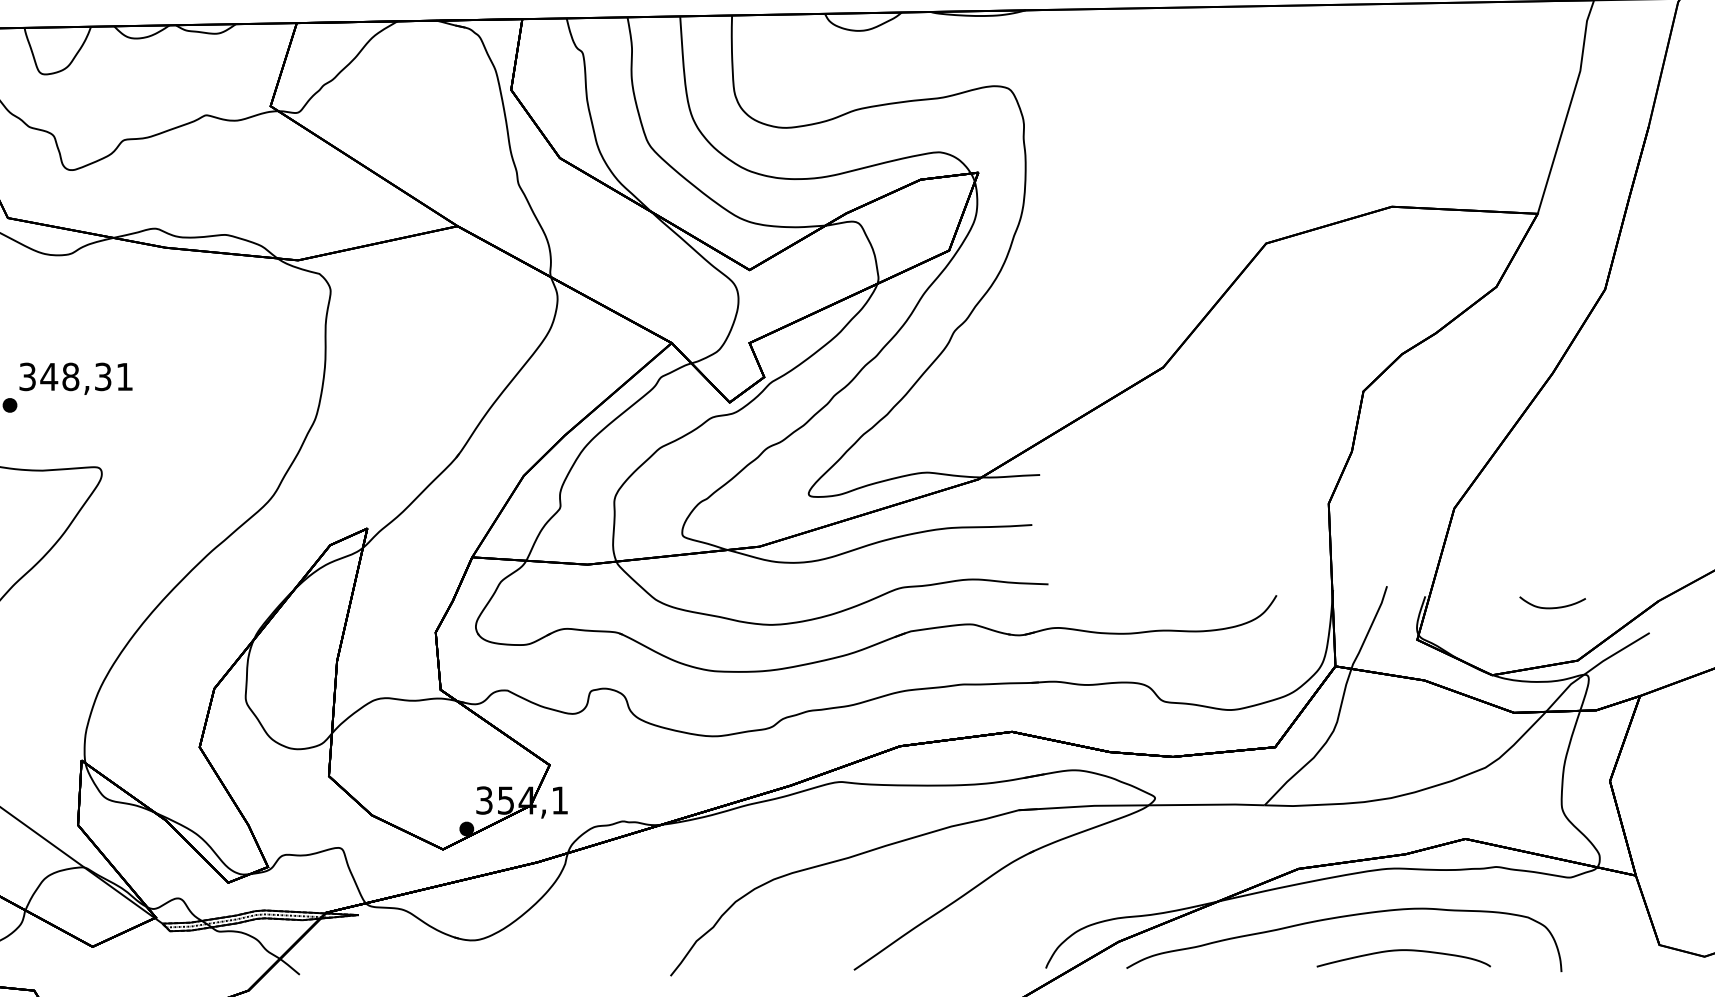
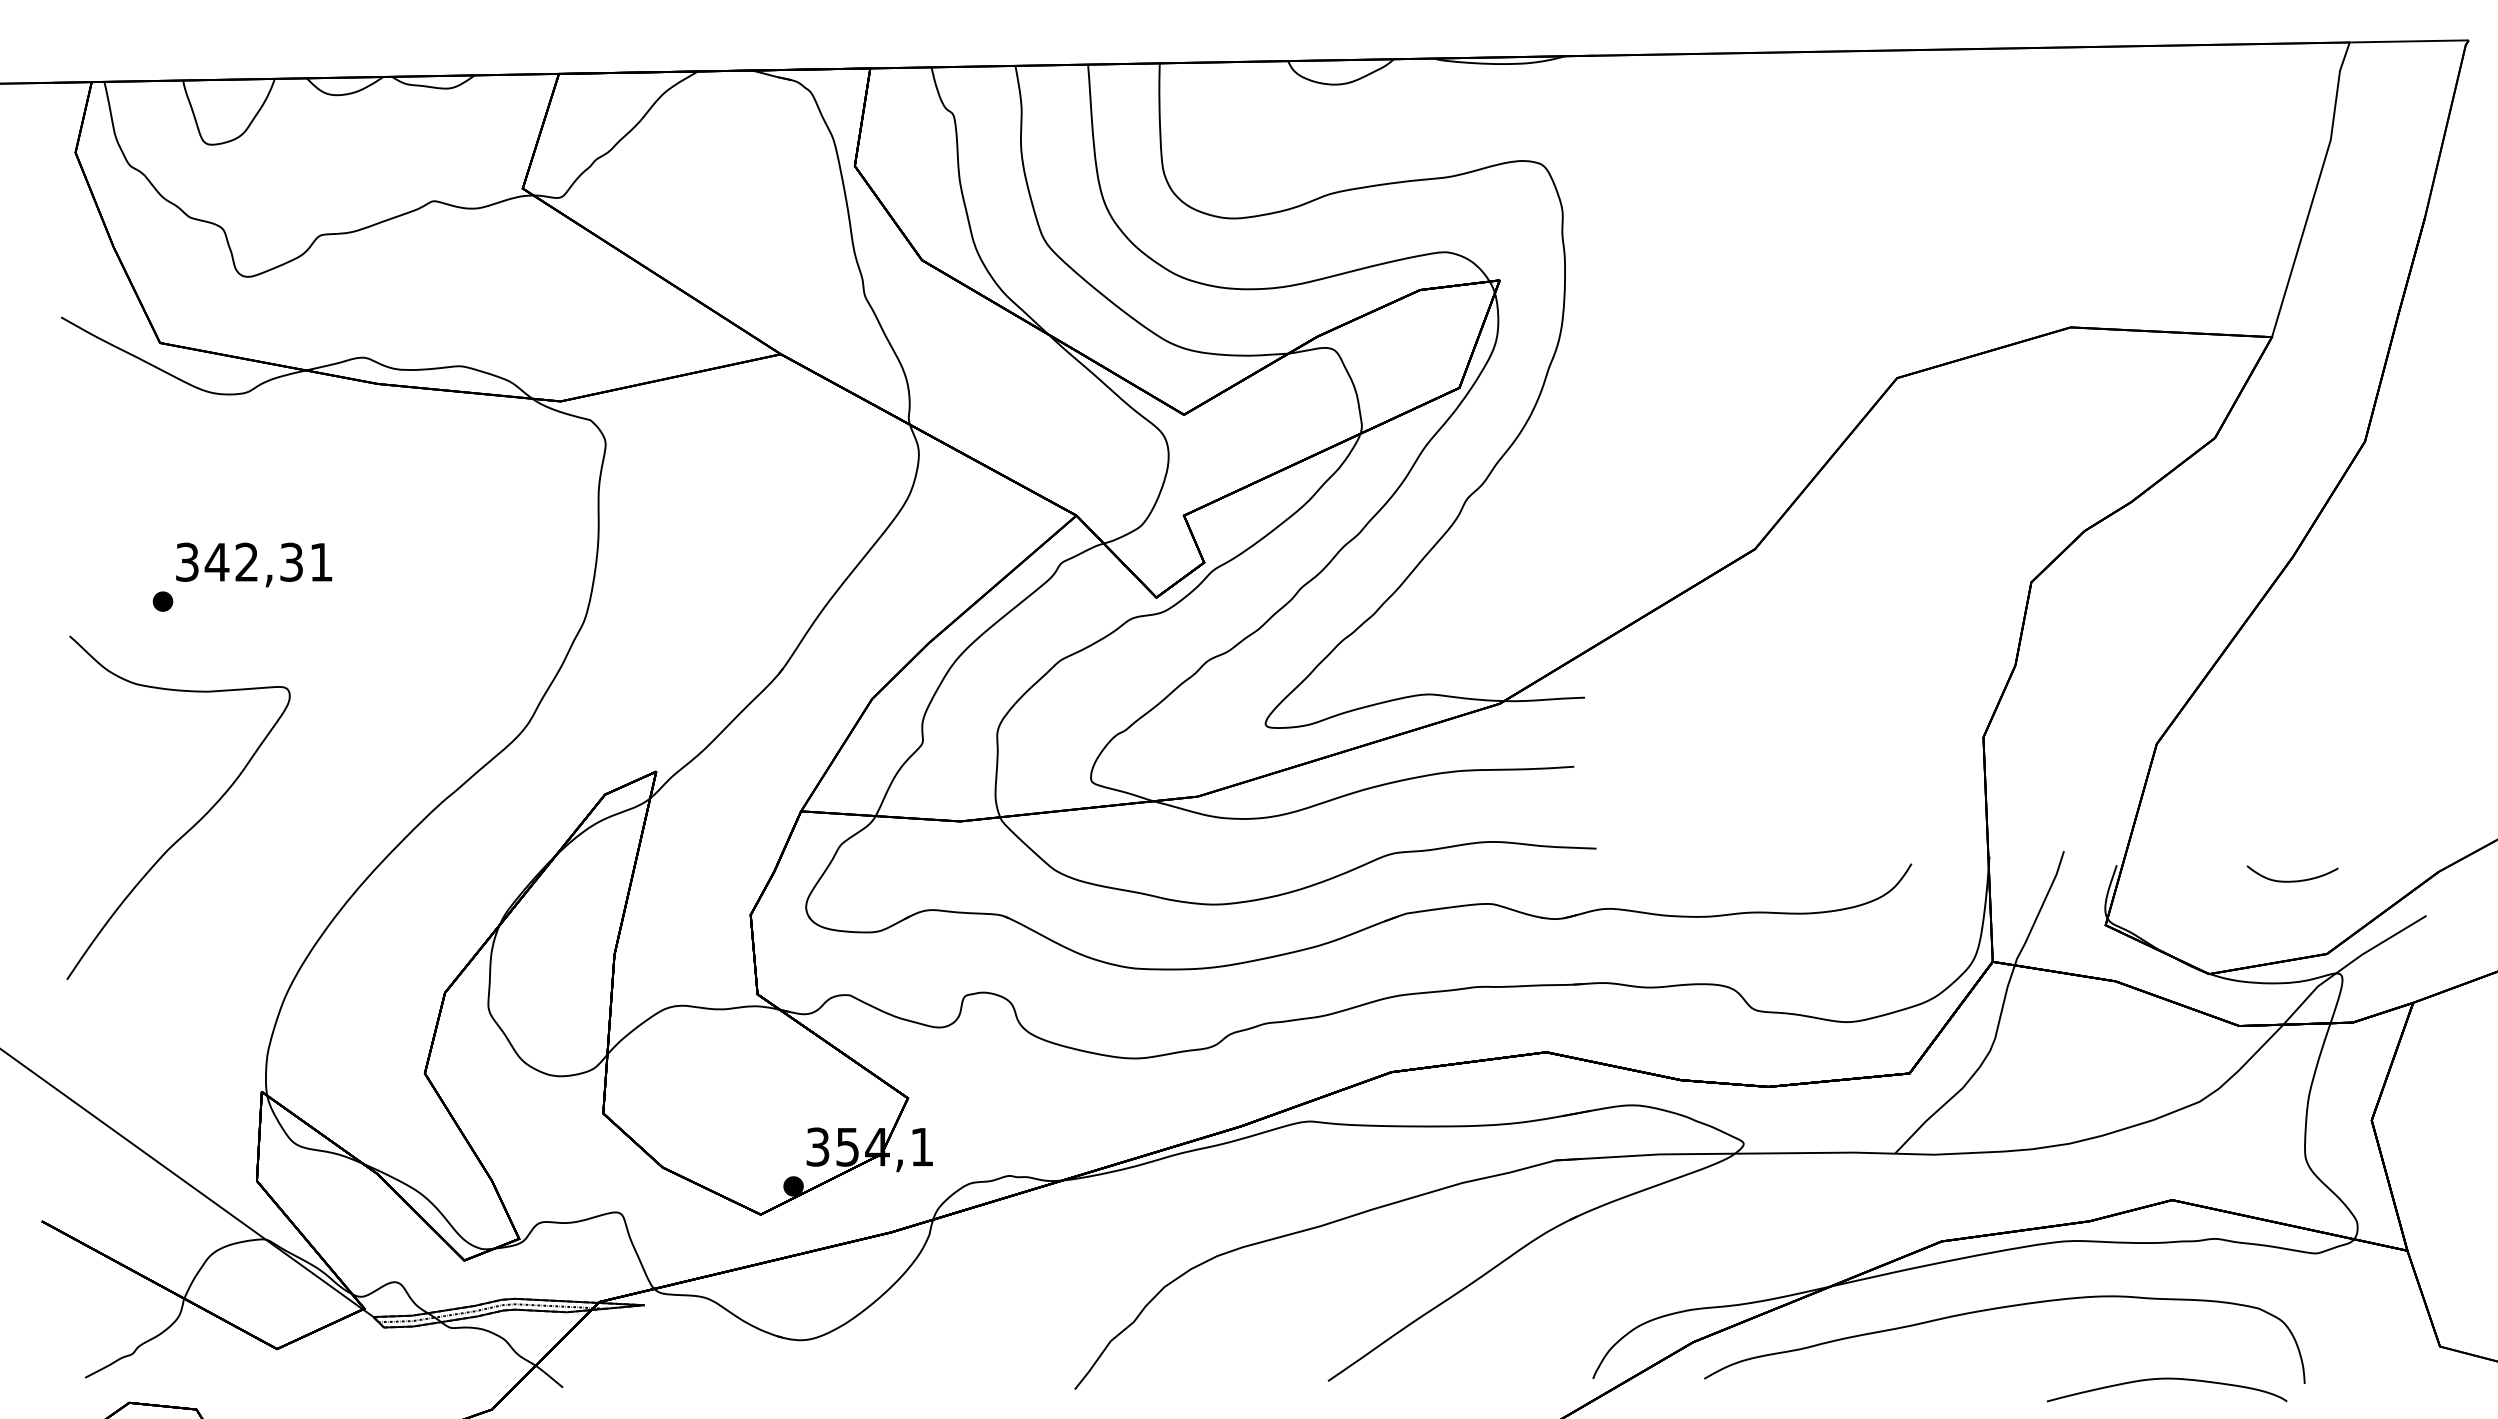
text: (70, 376) -> (246, 561), 348,31 -> 342,31
part: (1404, 950) -> (2167, 1379), moved

